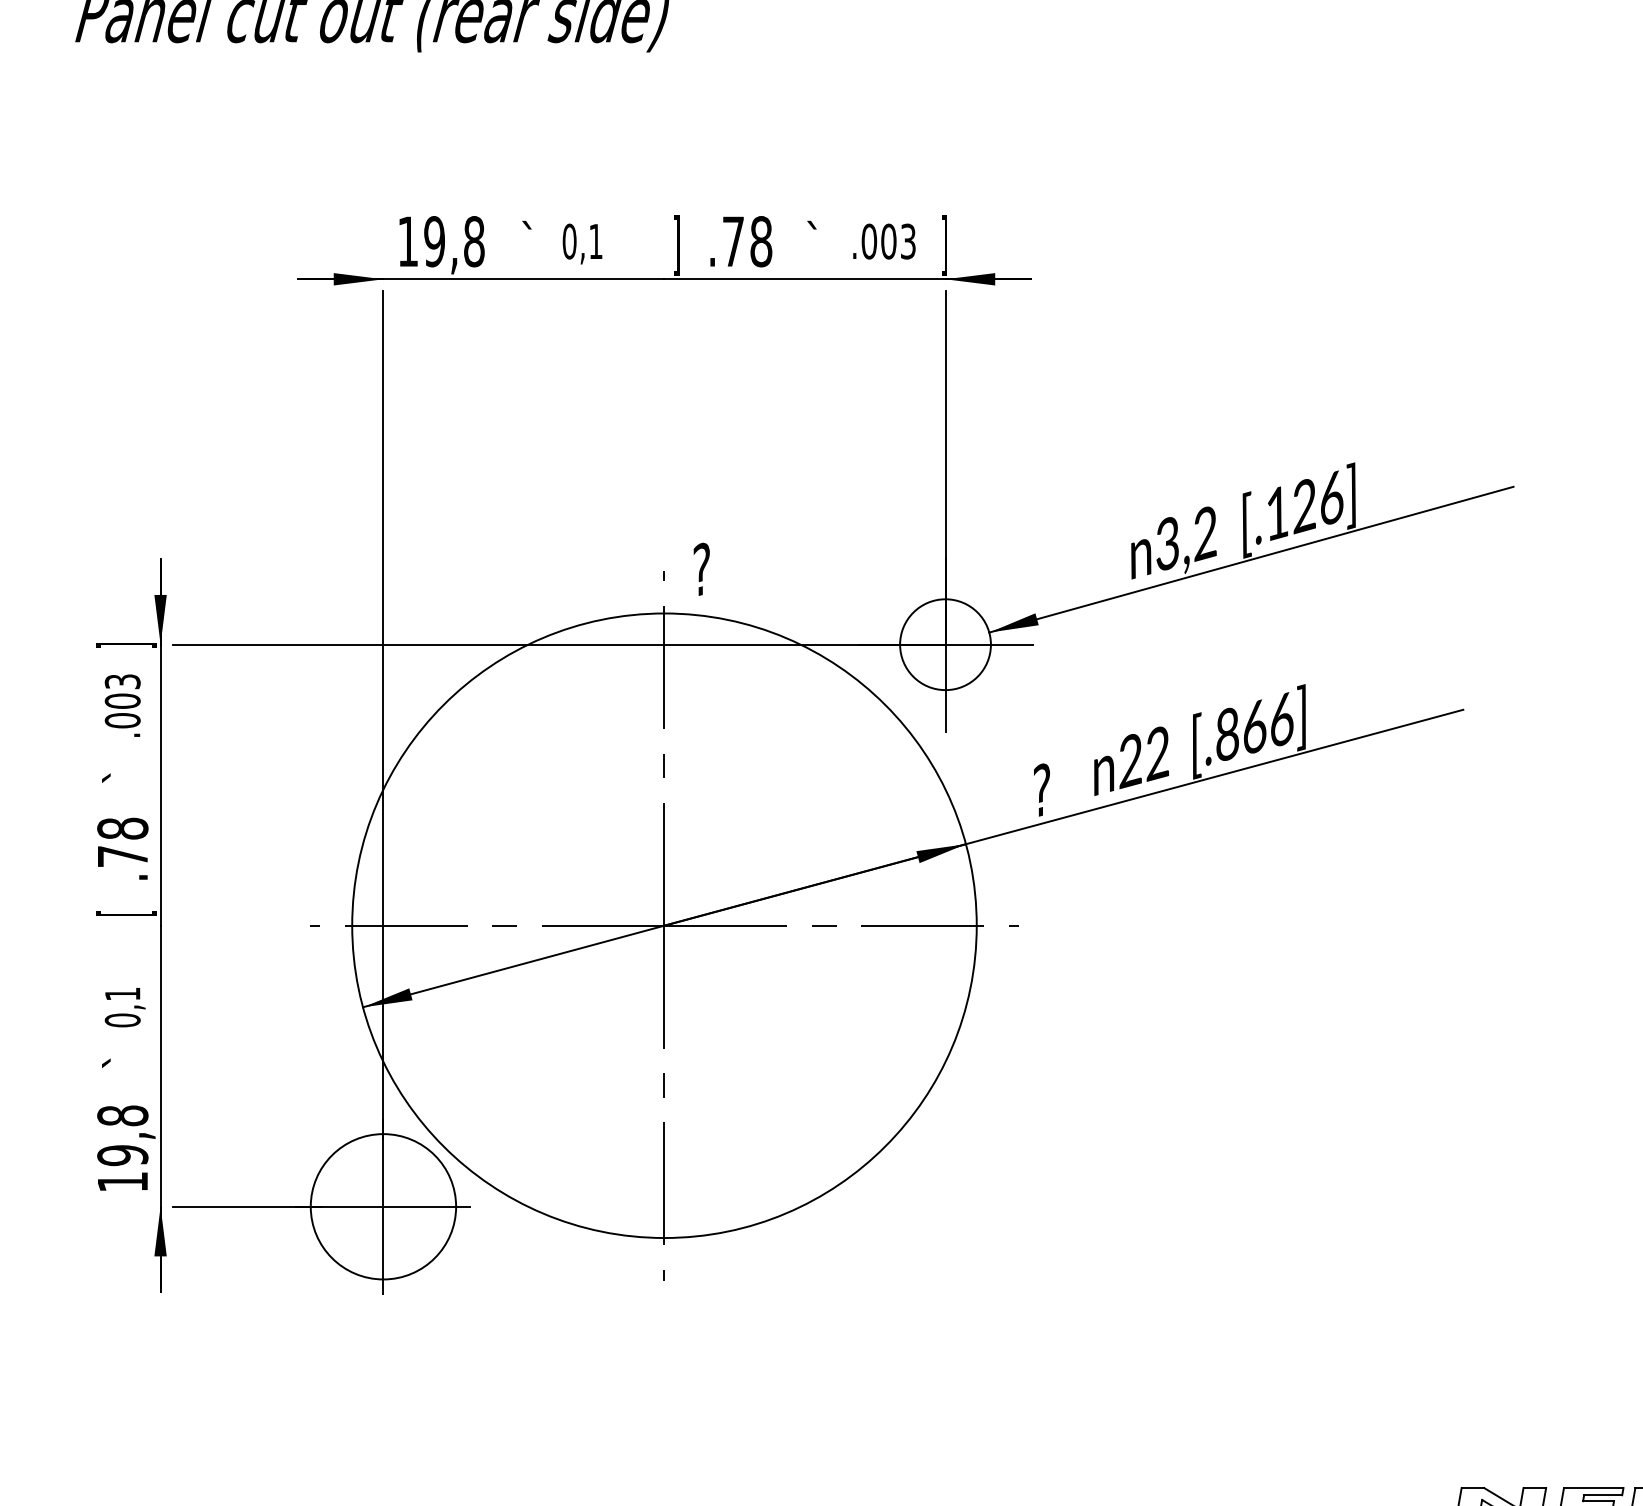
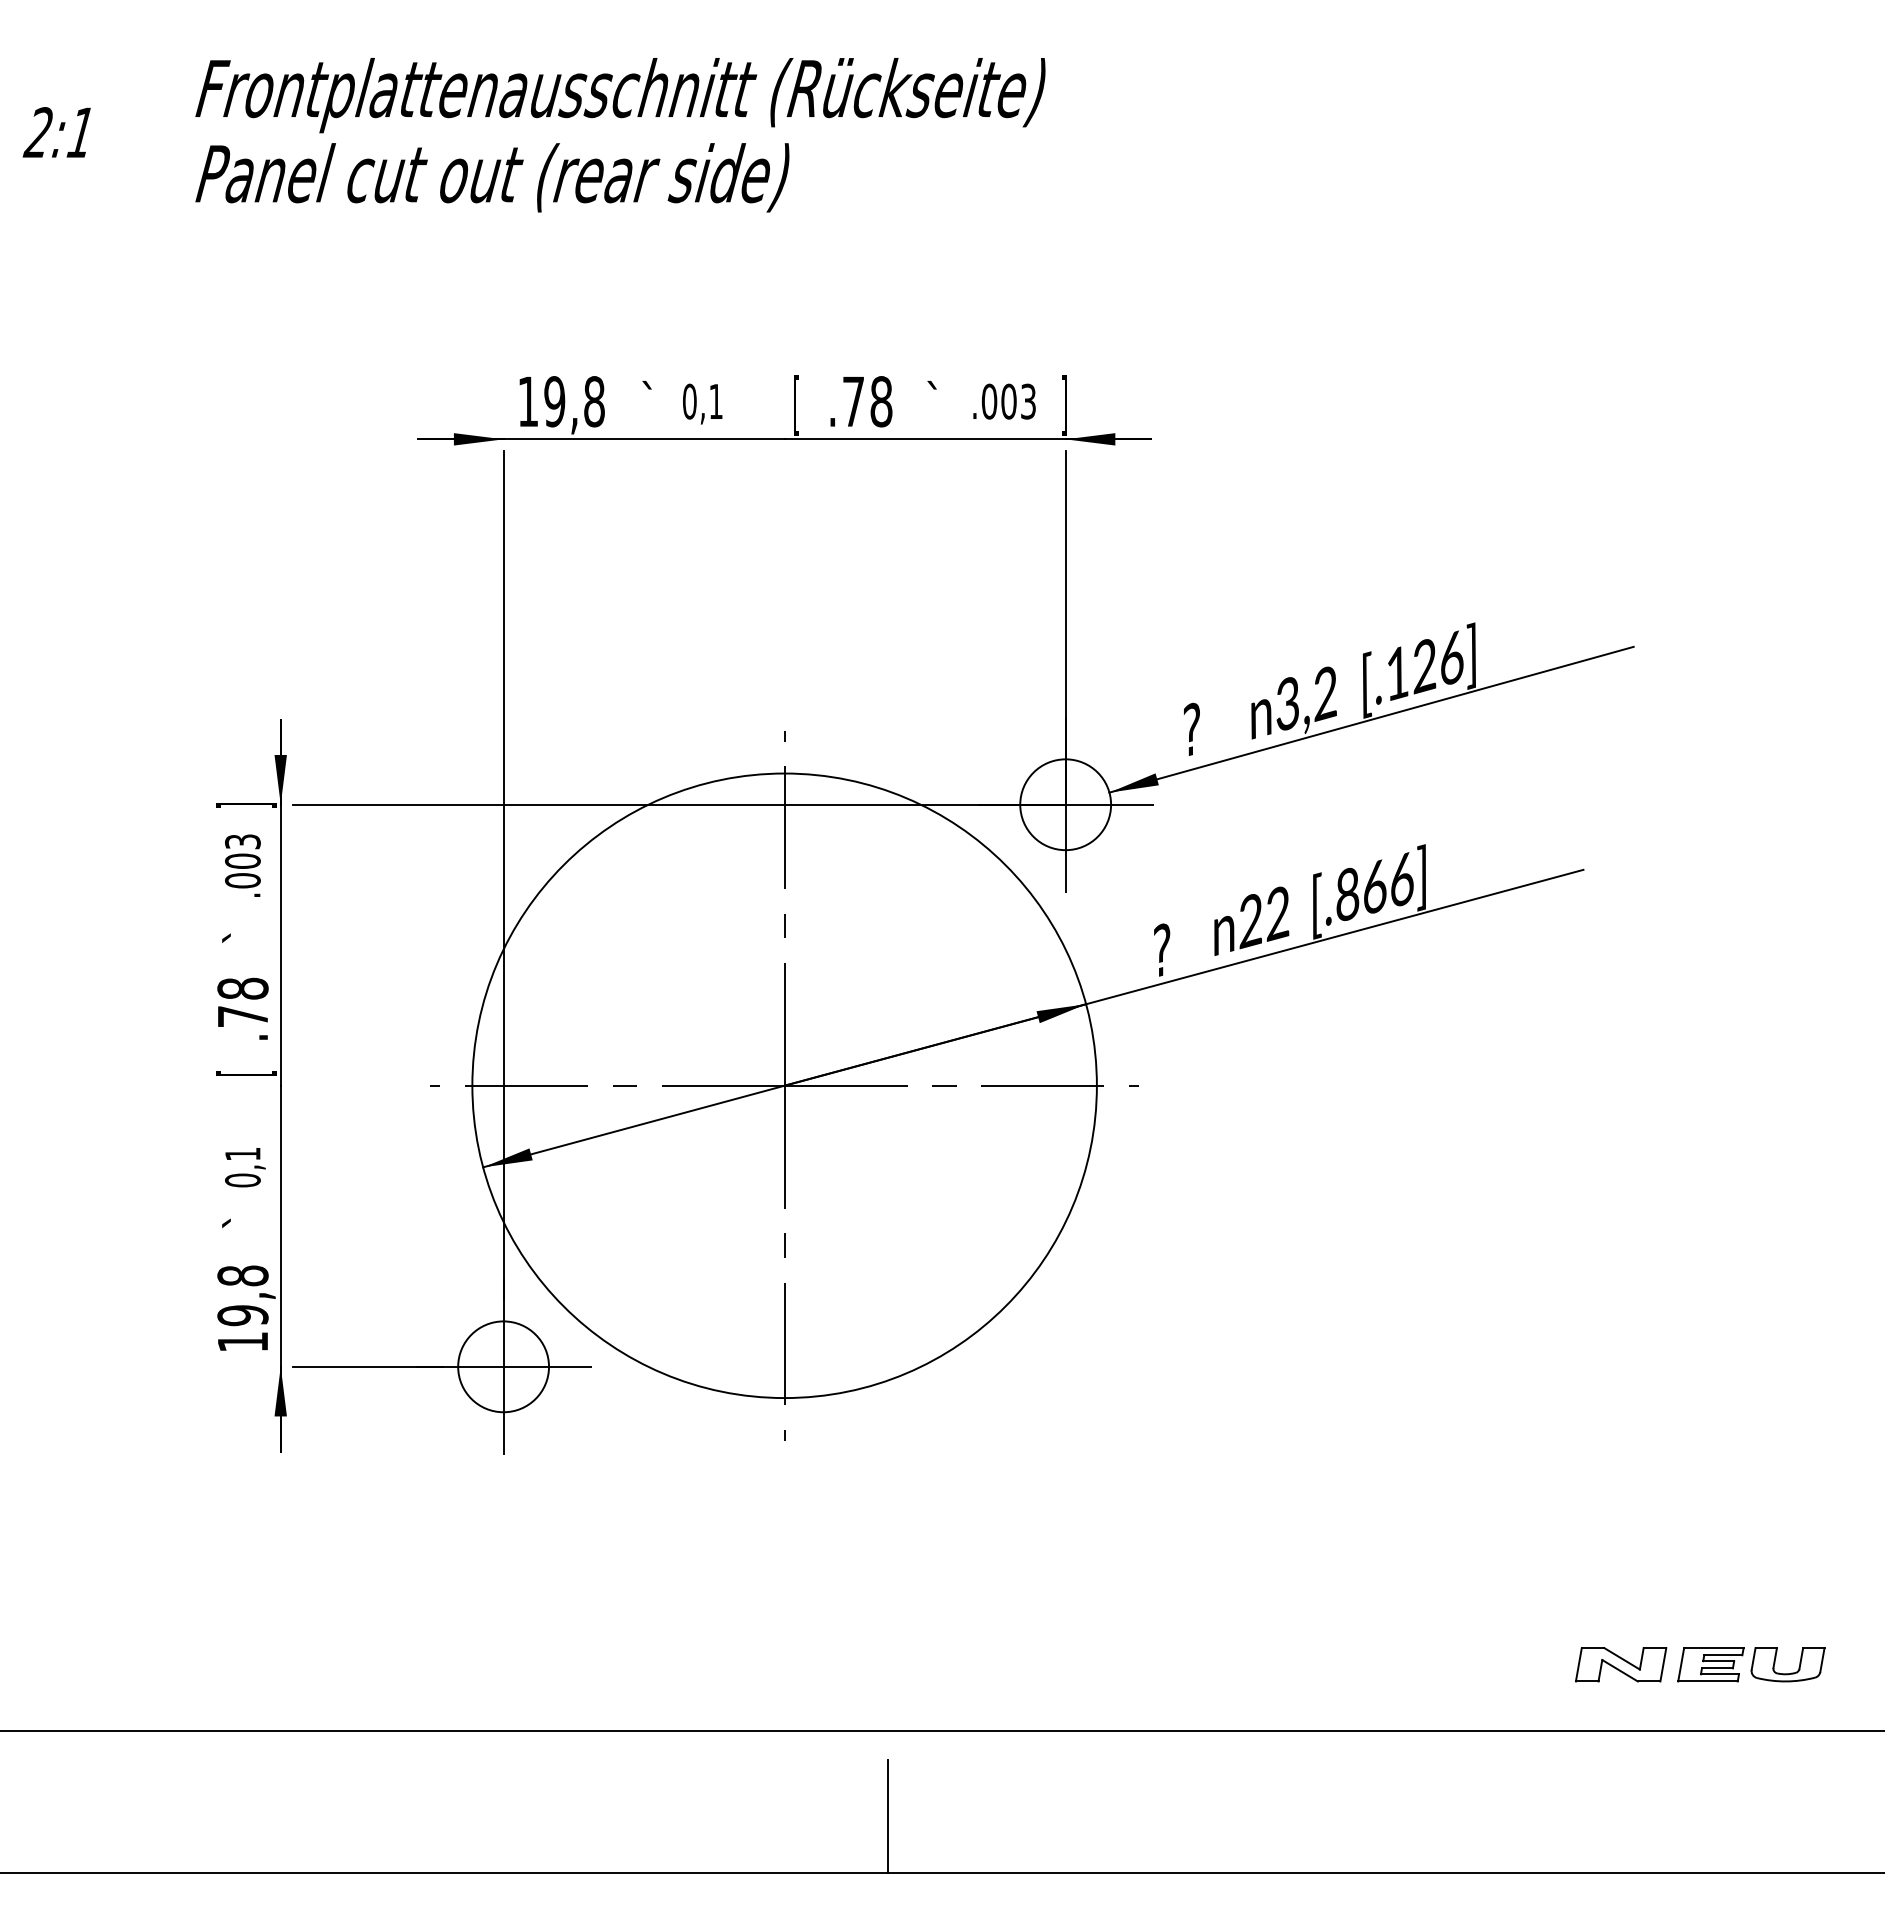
text: (676, 245) -> (796, 405), ] -> [
text: (701, 568) -> (1191, 728), moved
circle: (383, 1206) -> (503, 1366), size x0.62

